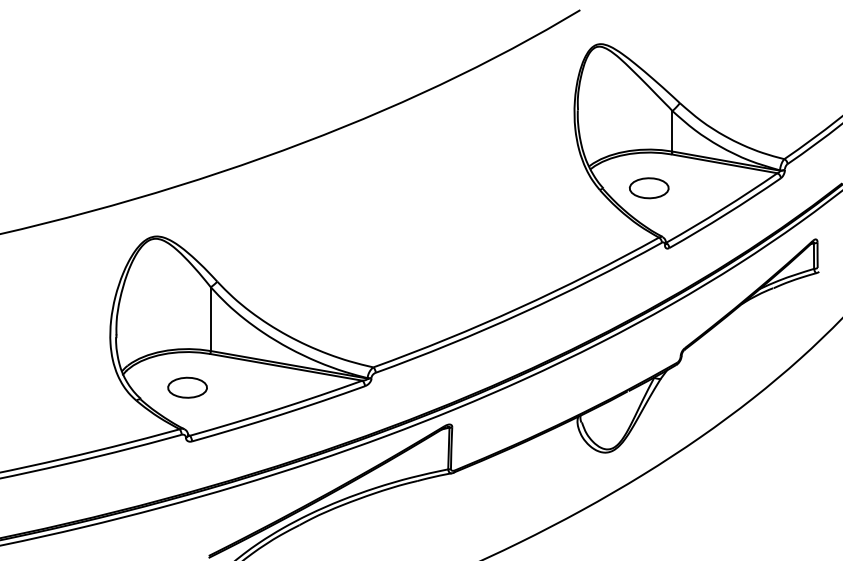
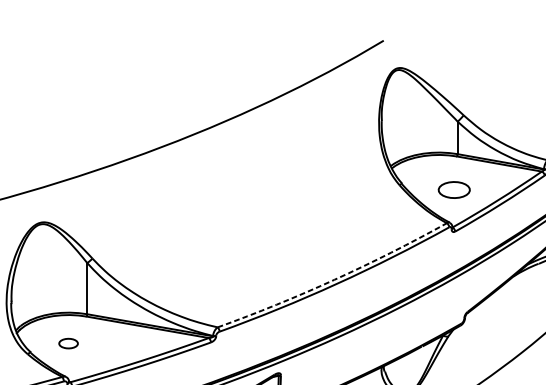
part: (649, 188) -> (454, 190), moved
arc: (518, 308) -> (334, 280), solid -> dashed
part: (187, 387) -> (68, 343), size x0.6

